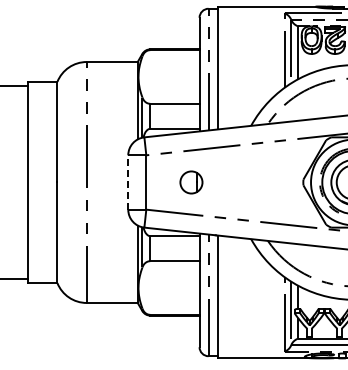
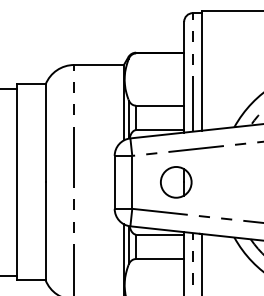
line: (128, 182) -> (114, 182), dashed -> solid
part: (191, 182) -> (176, 182), size x1.43

